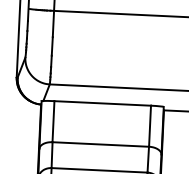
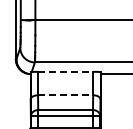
line: (102, 102) -> (65, 71), solid -> dashed
line: (100, 144) -> (65, 95), solid -> dashed

